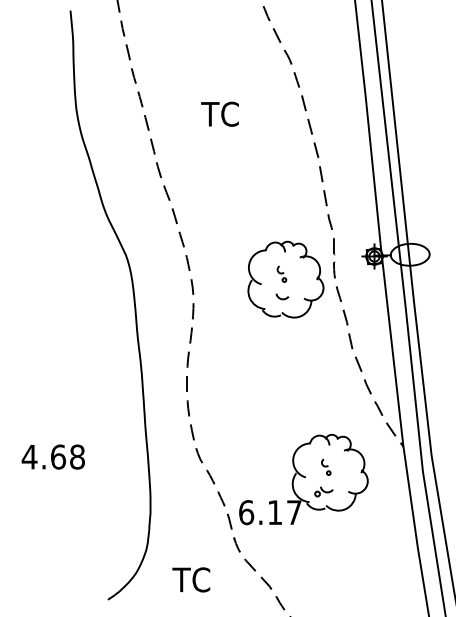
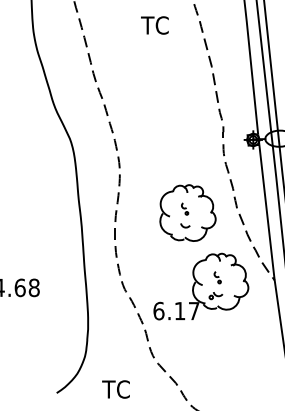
text: (219, 113) -> (154, 24), moved
part: (285, 279) -> (187, 212), moved
part: (303, 479) -> (200, 286), moved
text: (191, 579) -> (116, 389), moved

